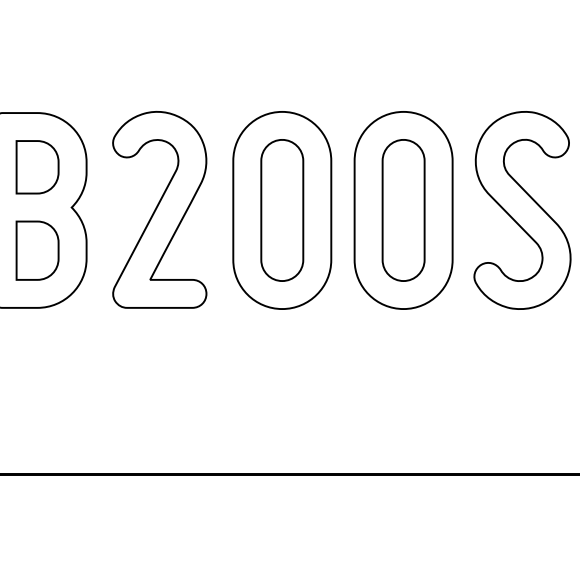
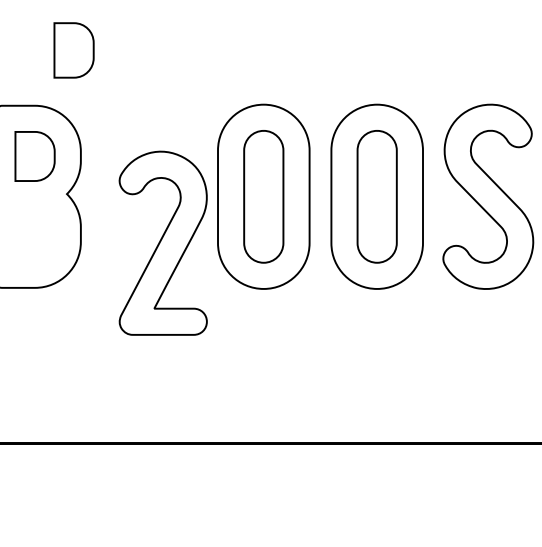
part: (158, 209) -> (162, 242), moved
part: (36, 250) -> (73, 50), moved

